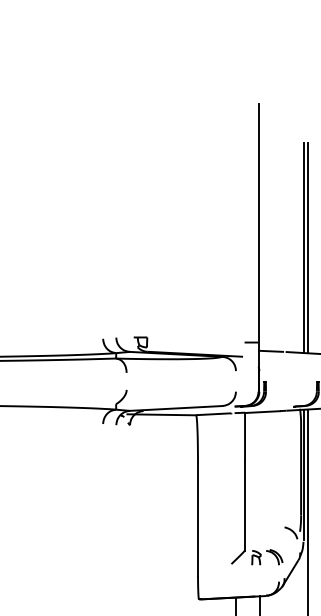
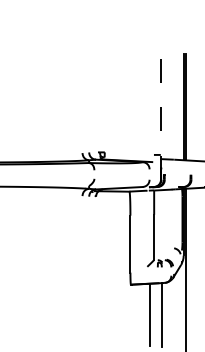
line: (259, 248) -> (161, 107), solid -> dashed

